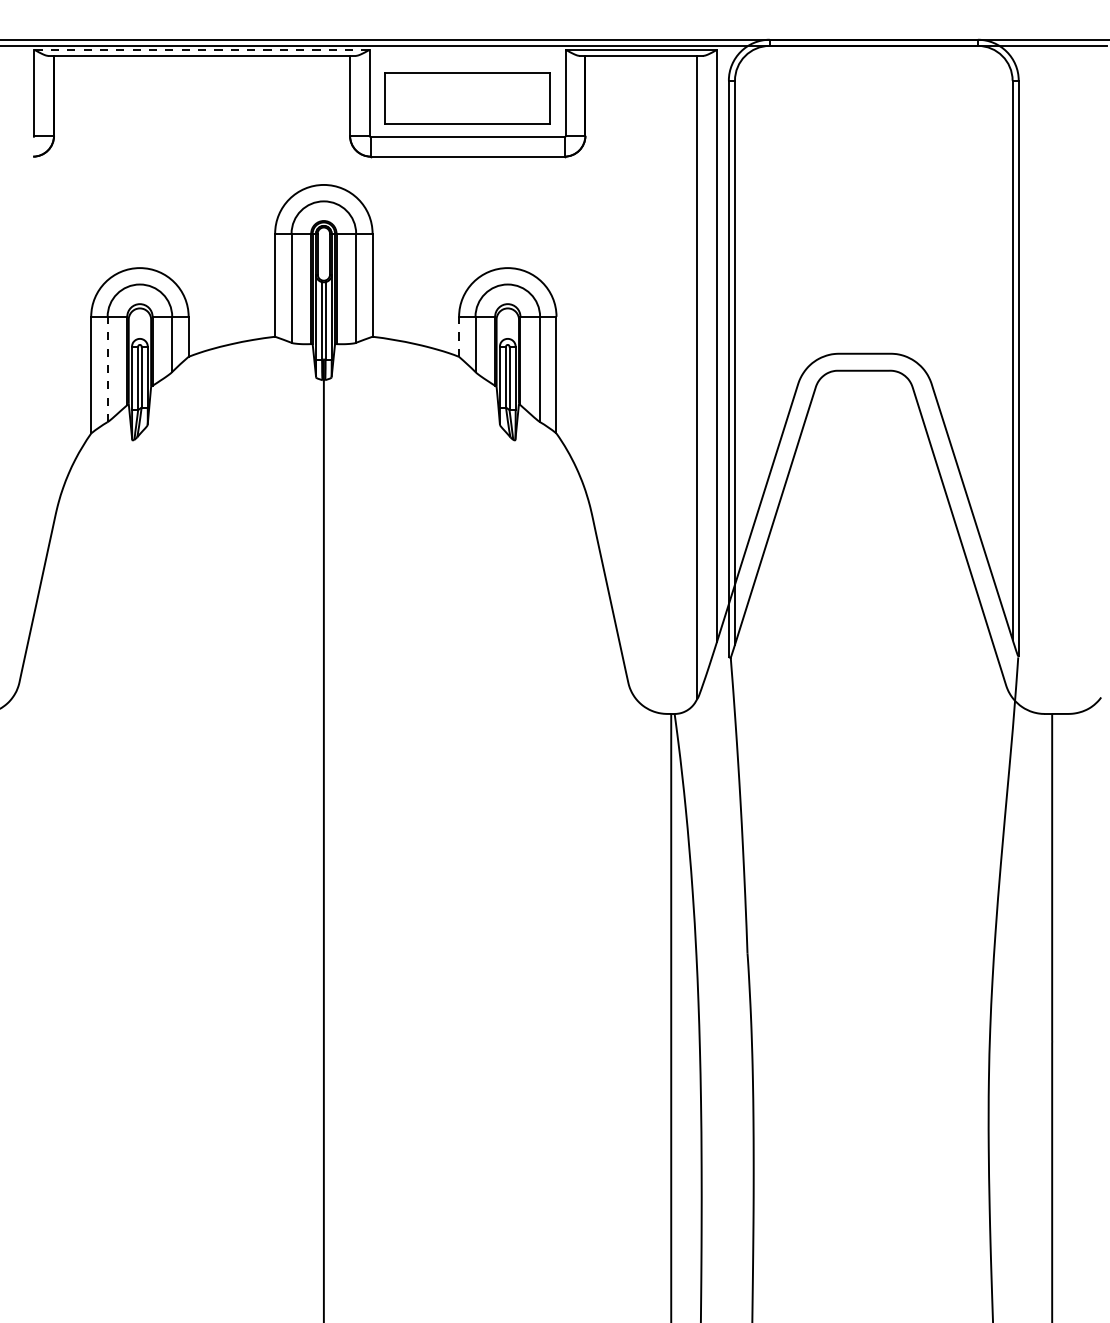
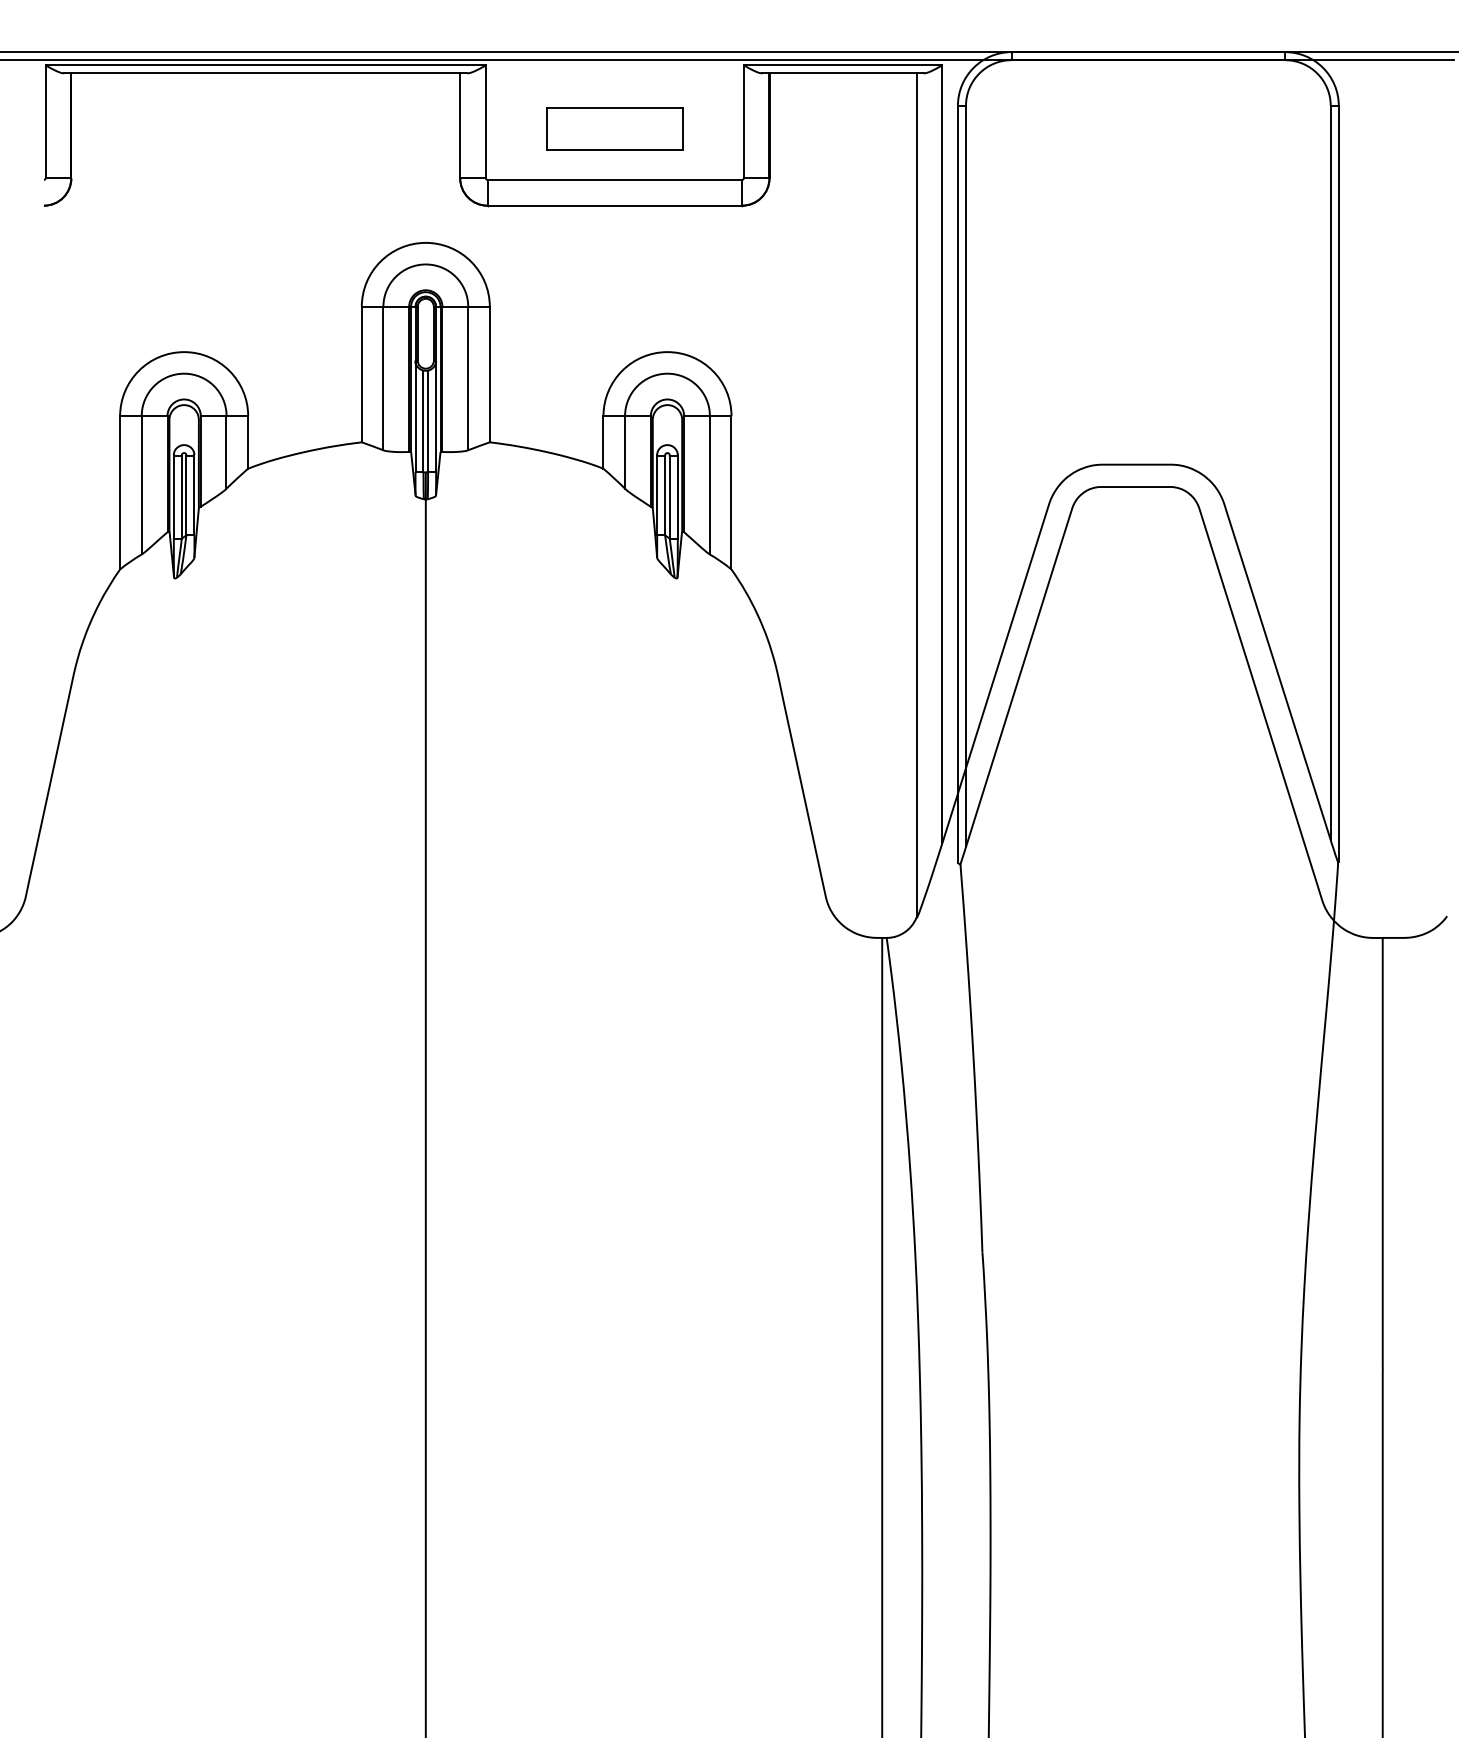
line: (202, 49) -> (266, 65), dashed -> solid
part: (467, 97) -> (614, 128), size x0.62
line: (459, 336) -> (603, 441), dashed -> solid
line: (107, 368) -> (141, 484), dashed -> solid

